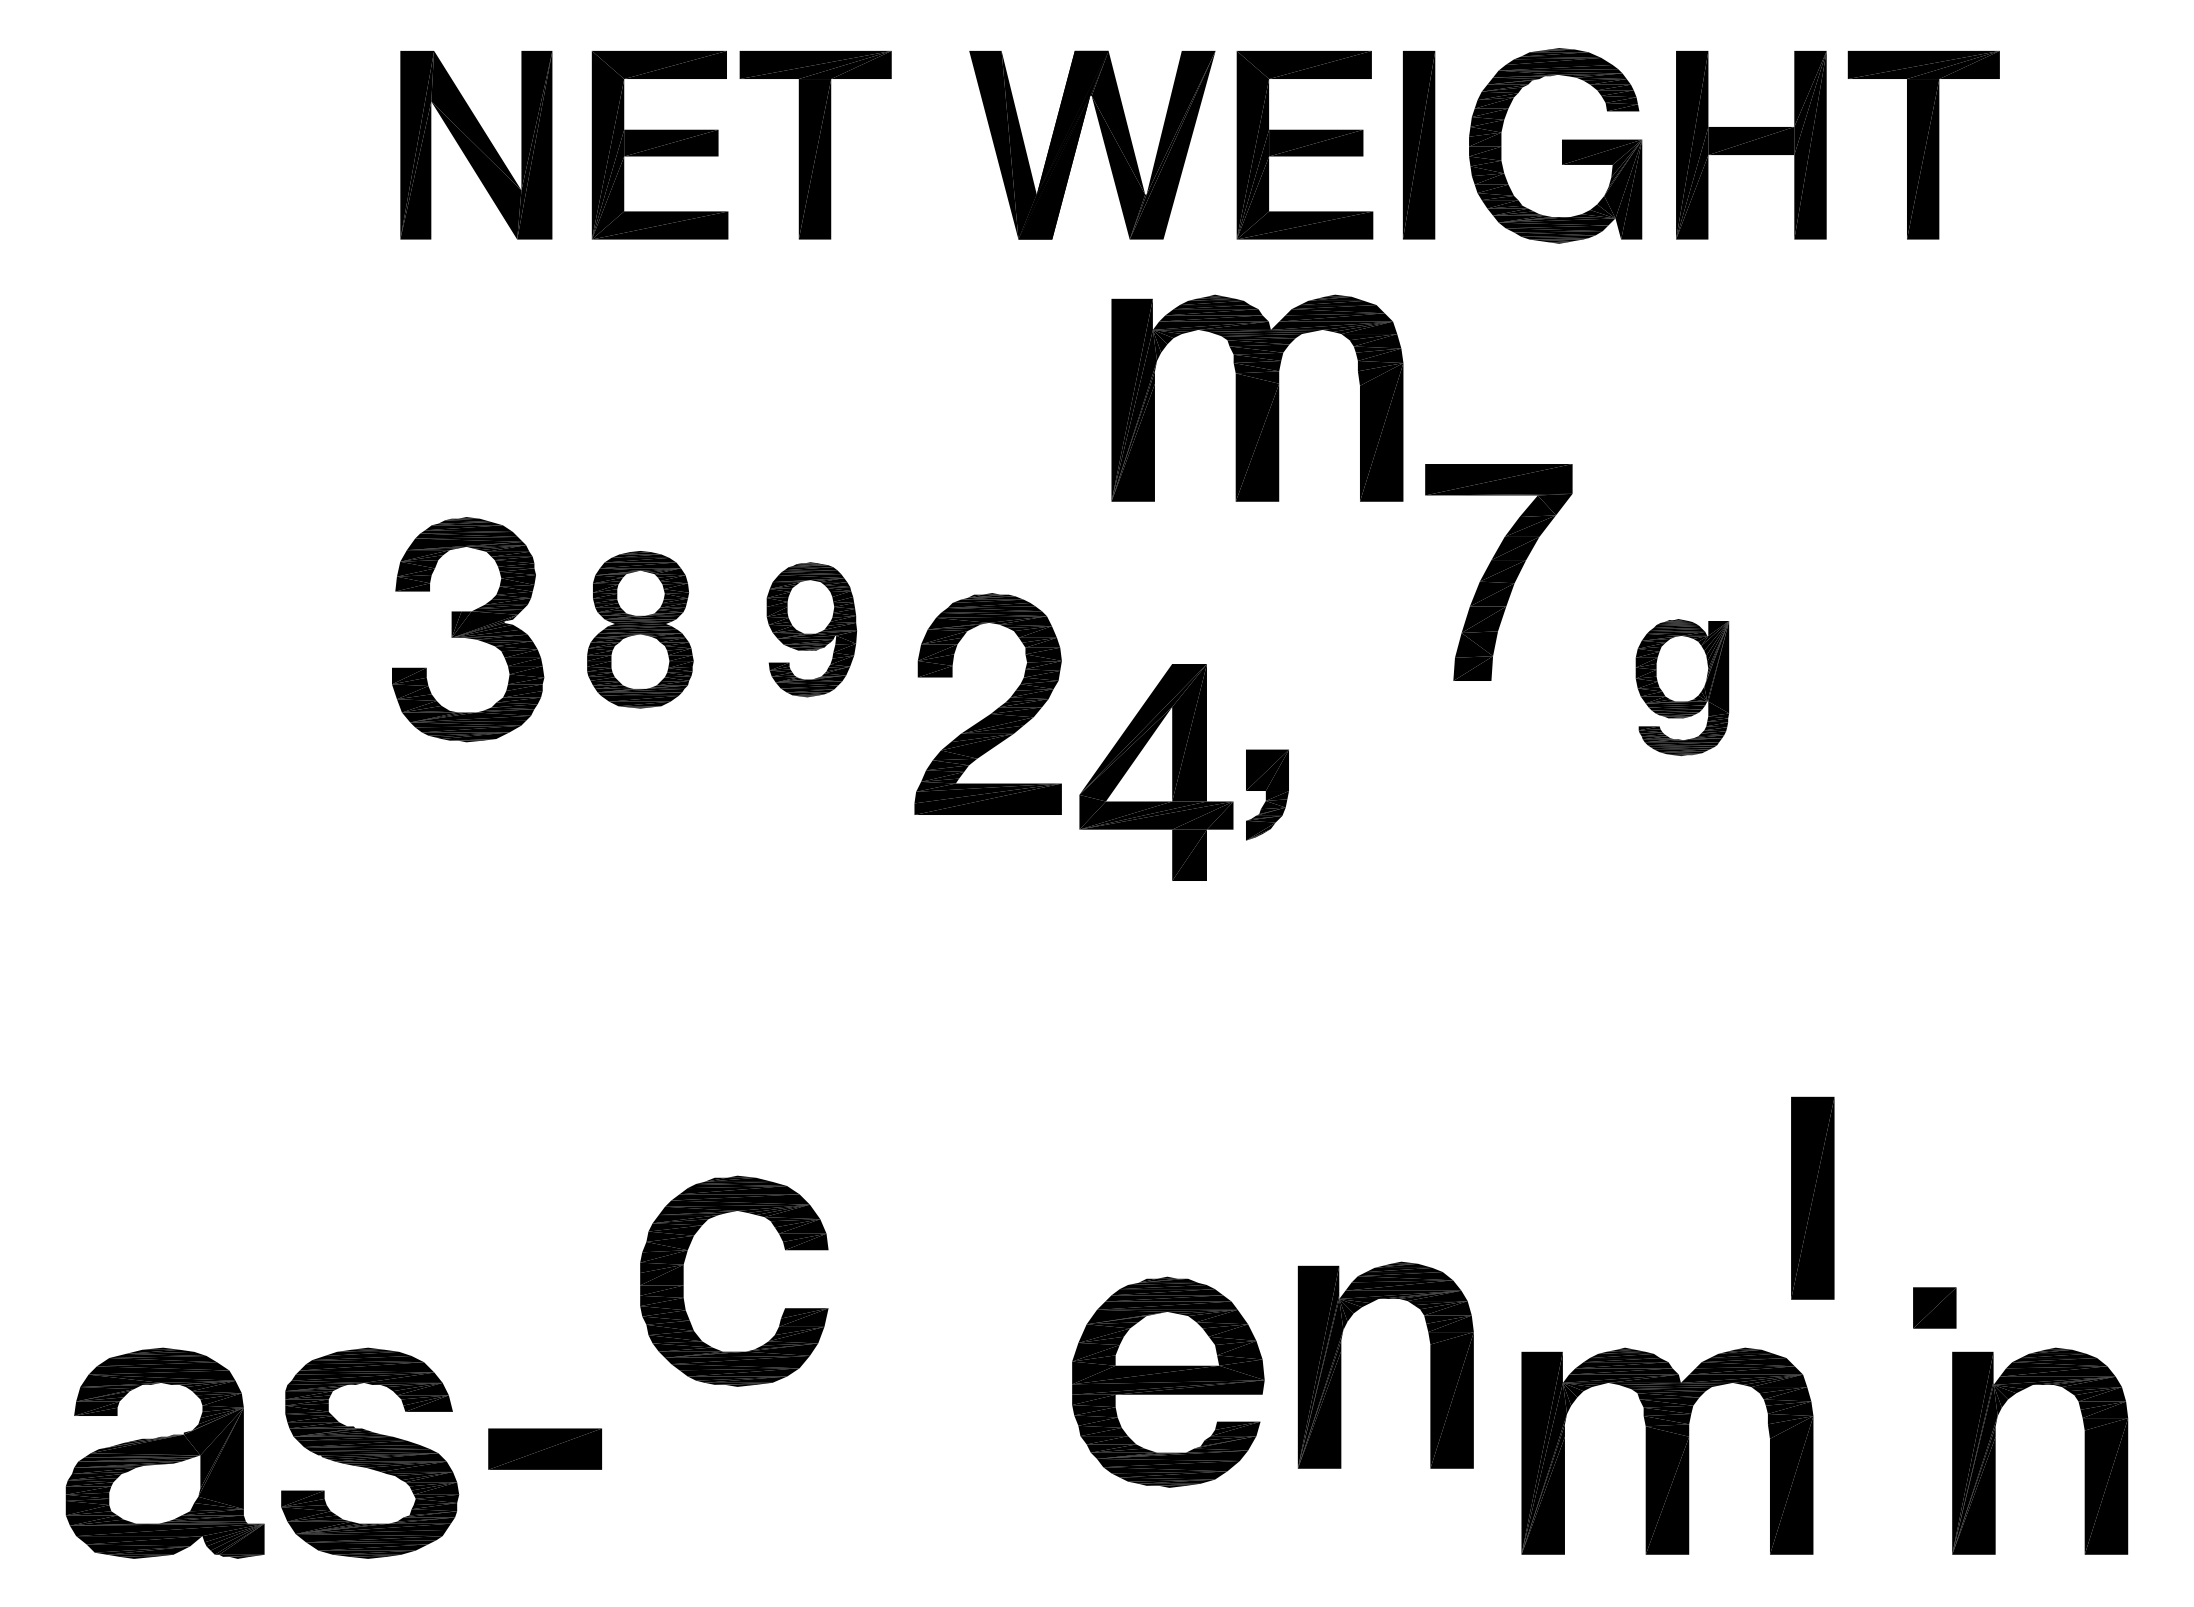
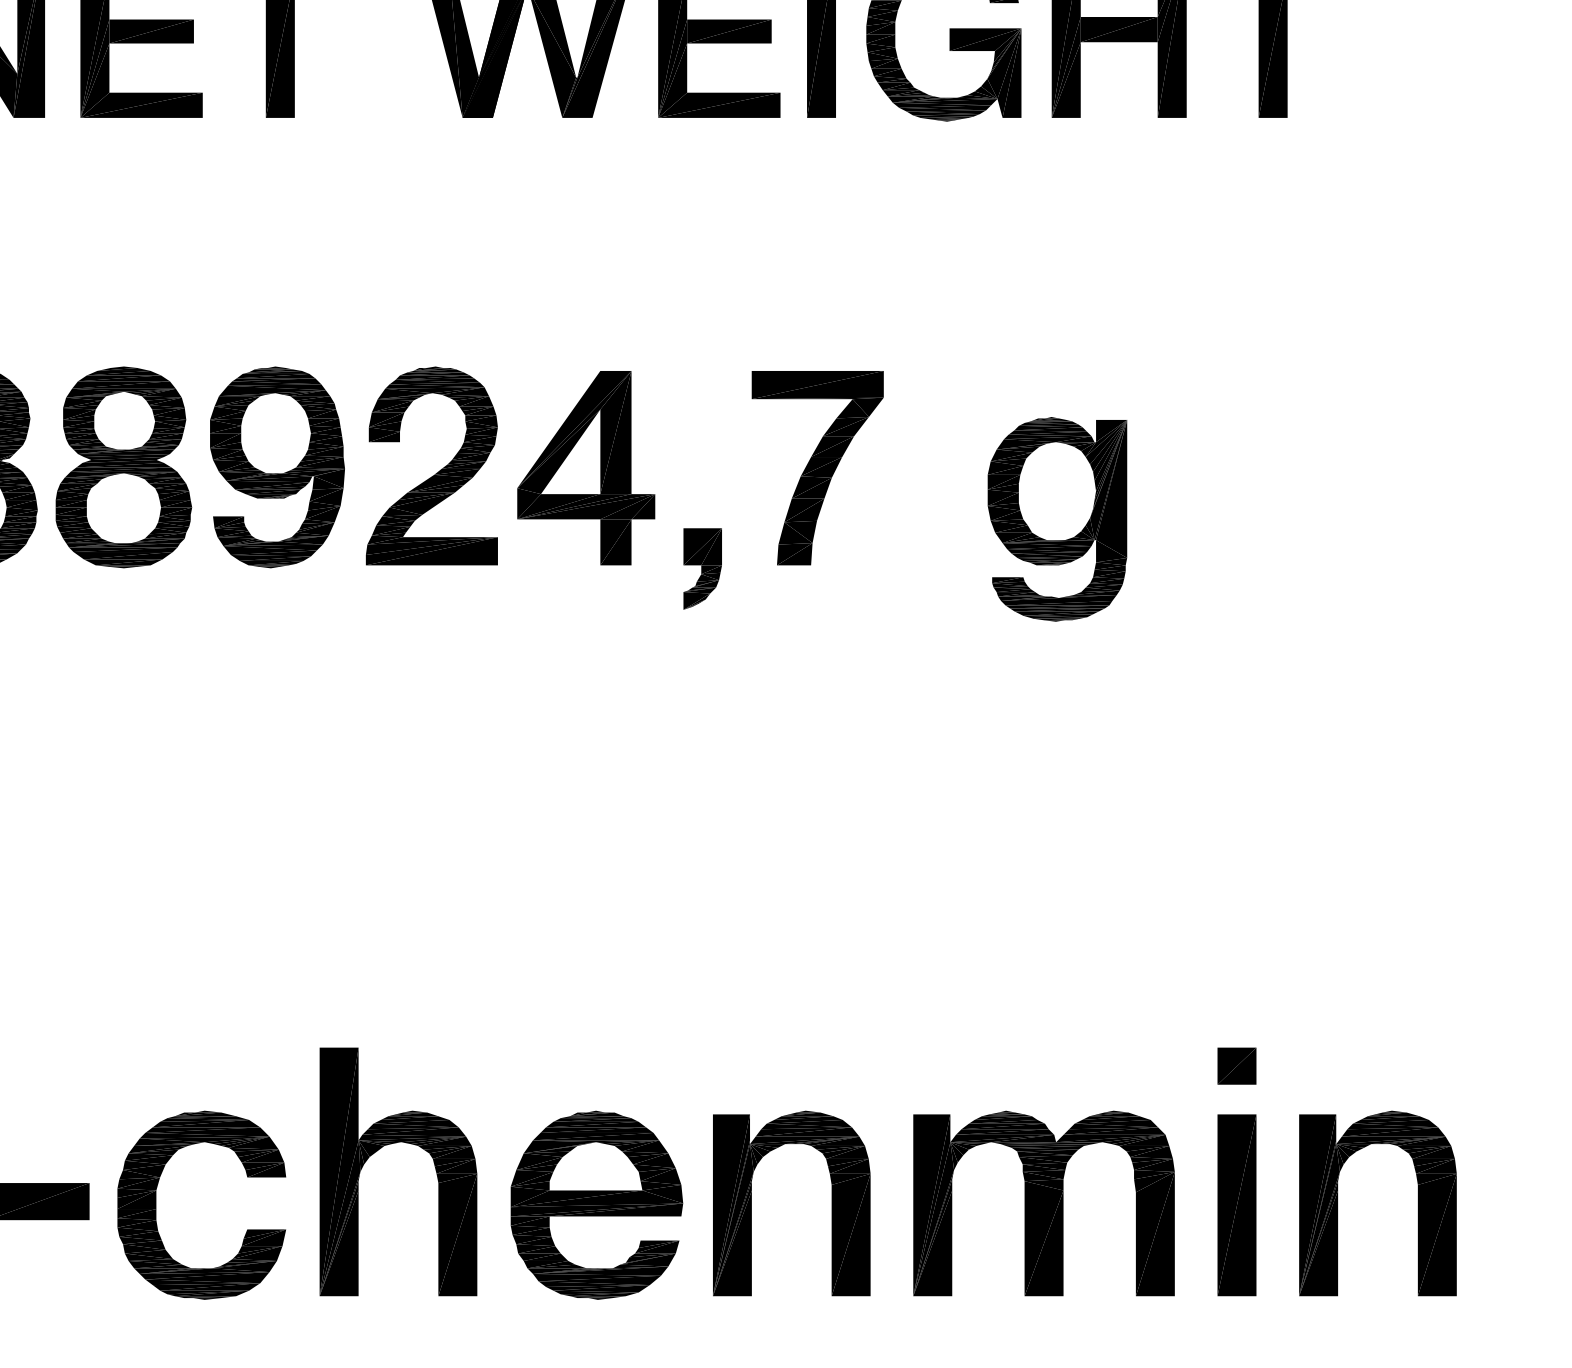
part: (1257, 397) -> (676, 259), removed
part: (1498, 572) -> (817, 468), moved
part: (640, 629) -> (124, 467), size x1.43
part: (811, 629) -> (277, 467), size x1.67
part: (1682, 687) -> (1057, 519), size x1.67
part: (994, 710) -> (437, 471), moved
part: (1156, 772) -> (586, 468), moved
part: (1267, 794) -> (702, 568), moved
part: (1812, 1197) -> (1236, 1204), moved
part: (683, 1280) -> (156, 1204), moved
part: (1934, 1307) -> (1236, 1065), moved
part: (1341, 1364) -> (752, 1202), moved
part: (1168, 1381) -> (597, 1204), moved
part: (938, 1385) -> (390, 1144), added

